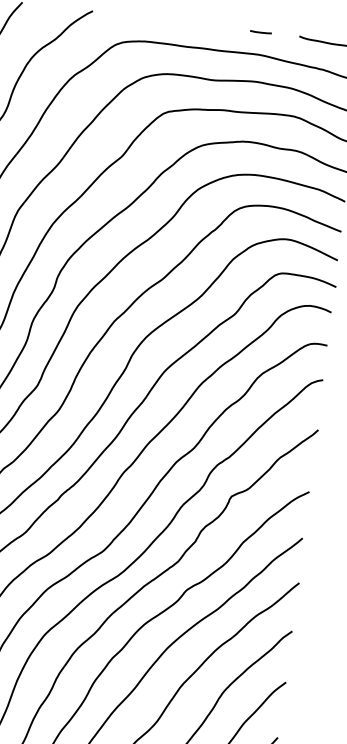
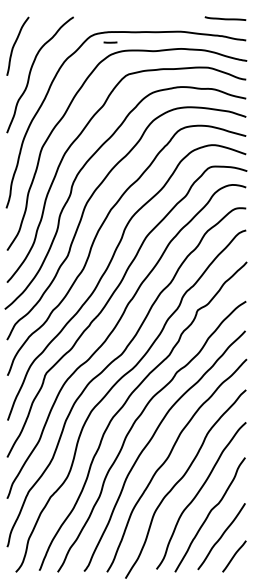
line: (260, 32) -> (110, 42), moved

